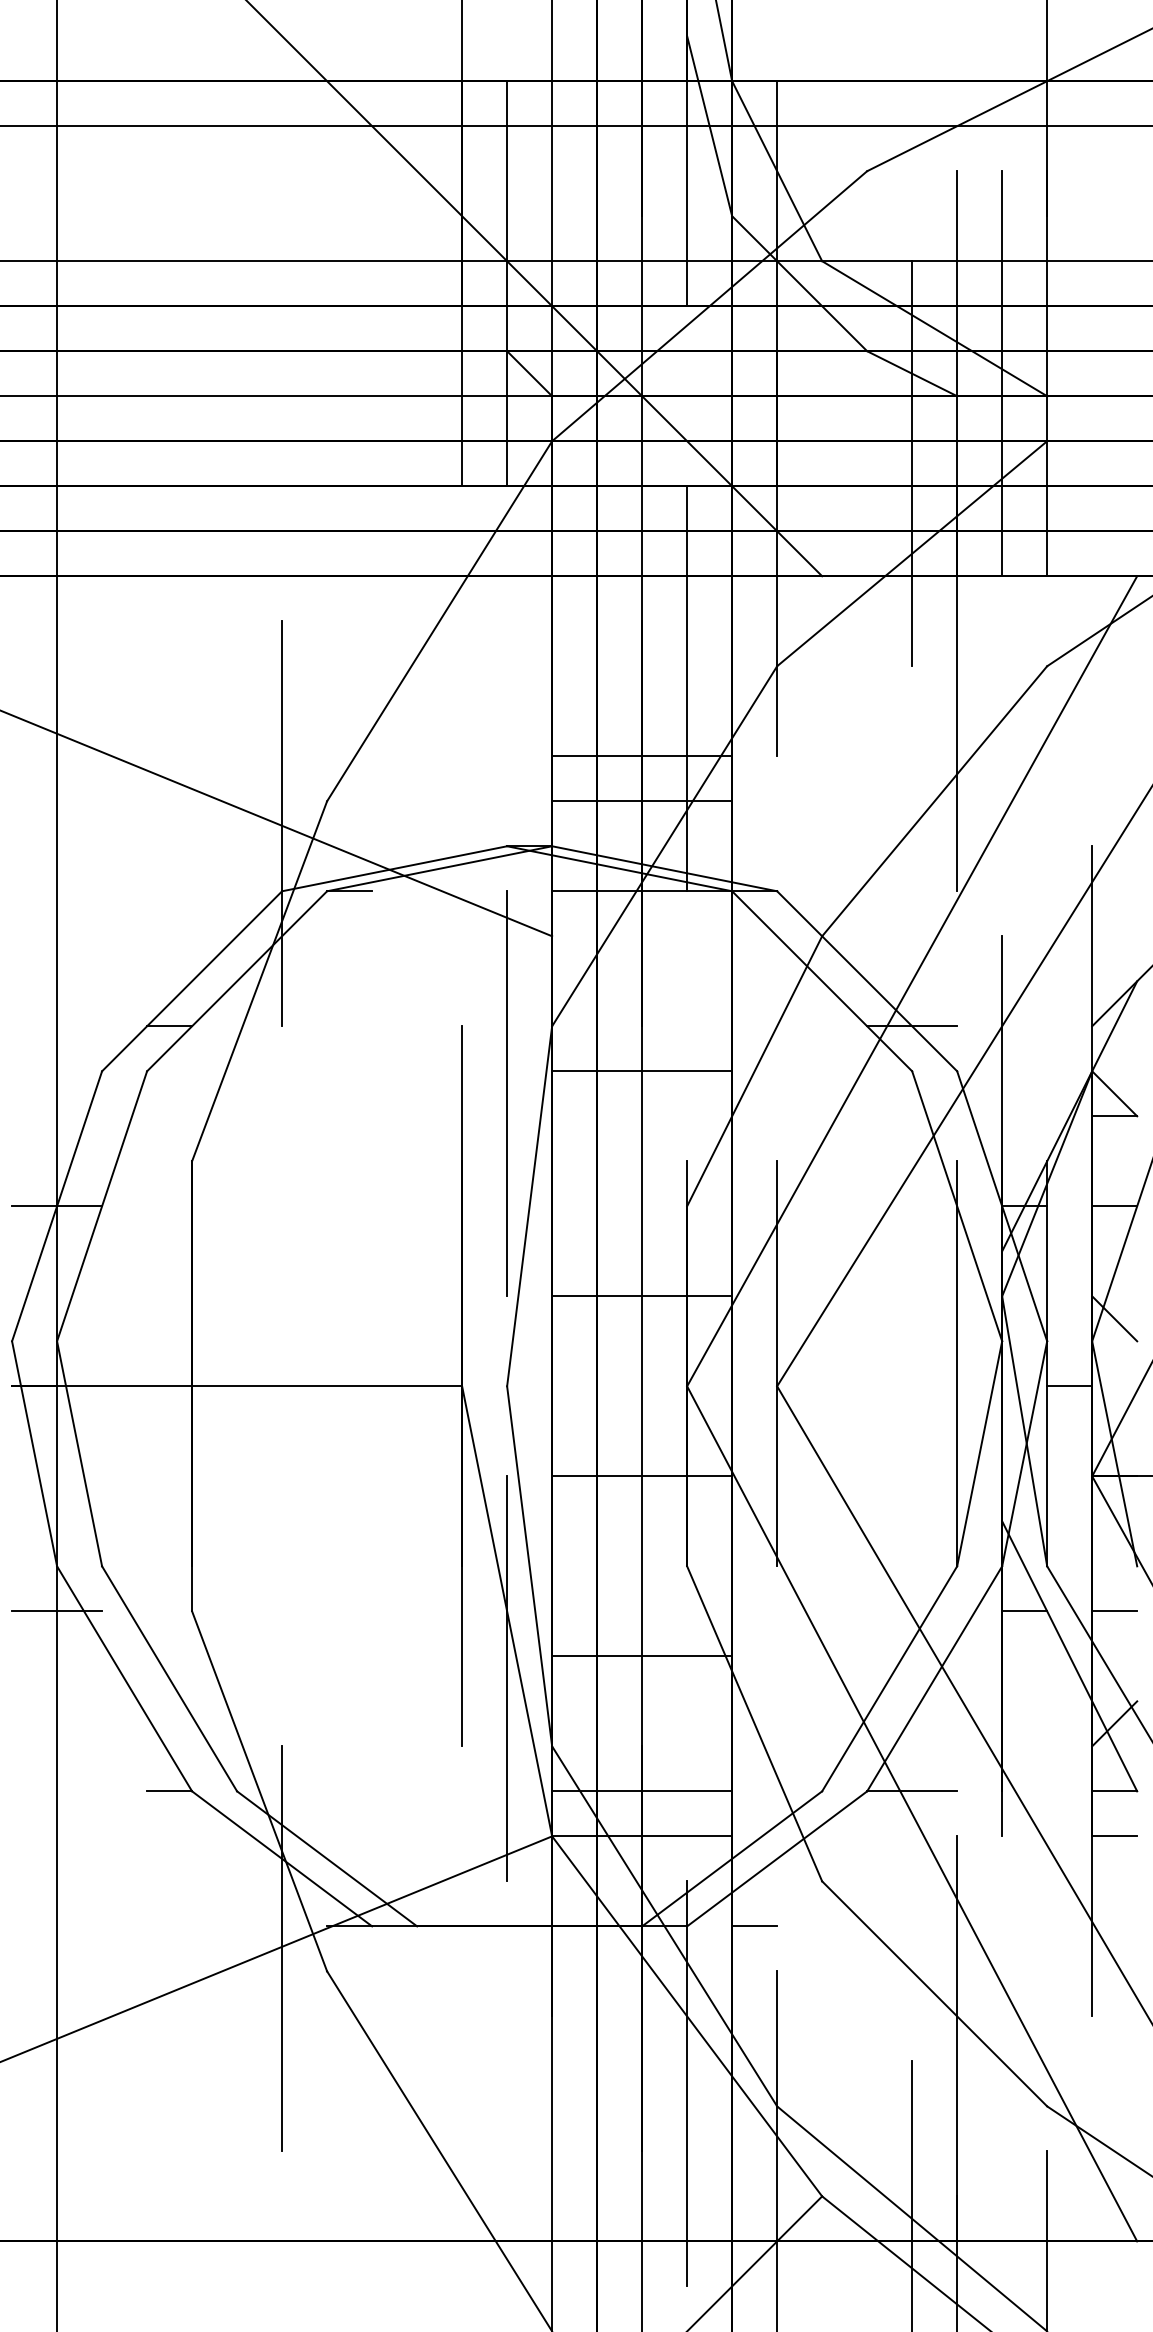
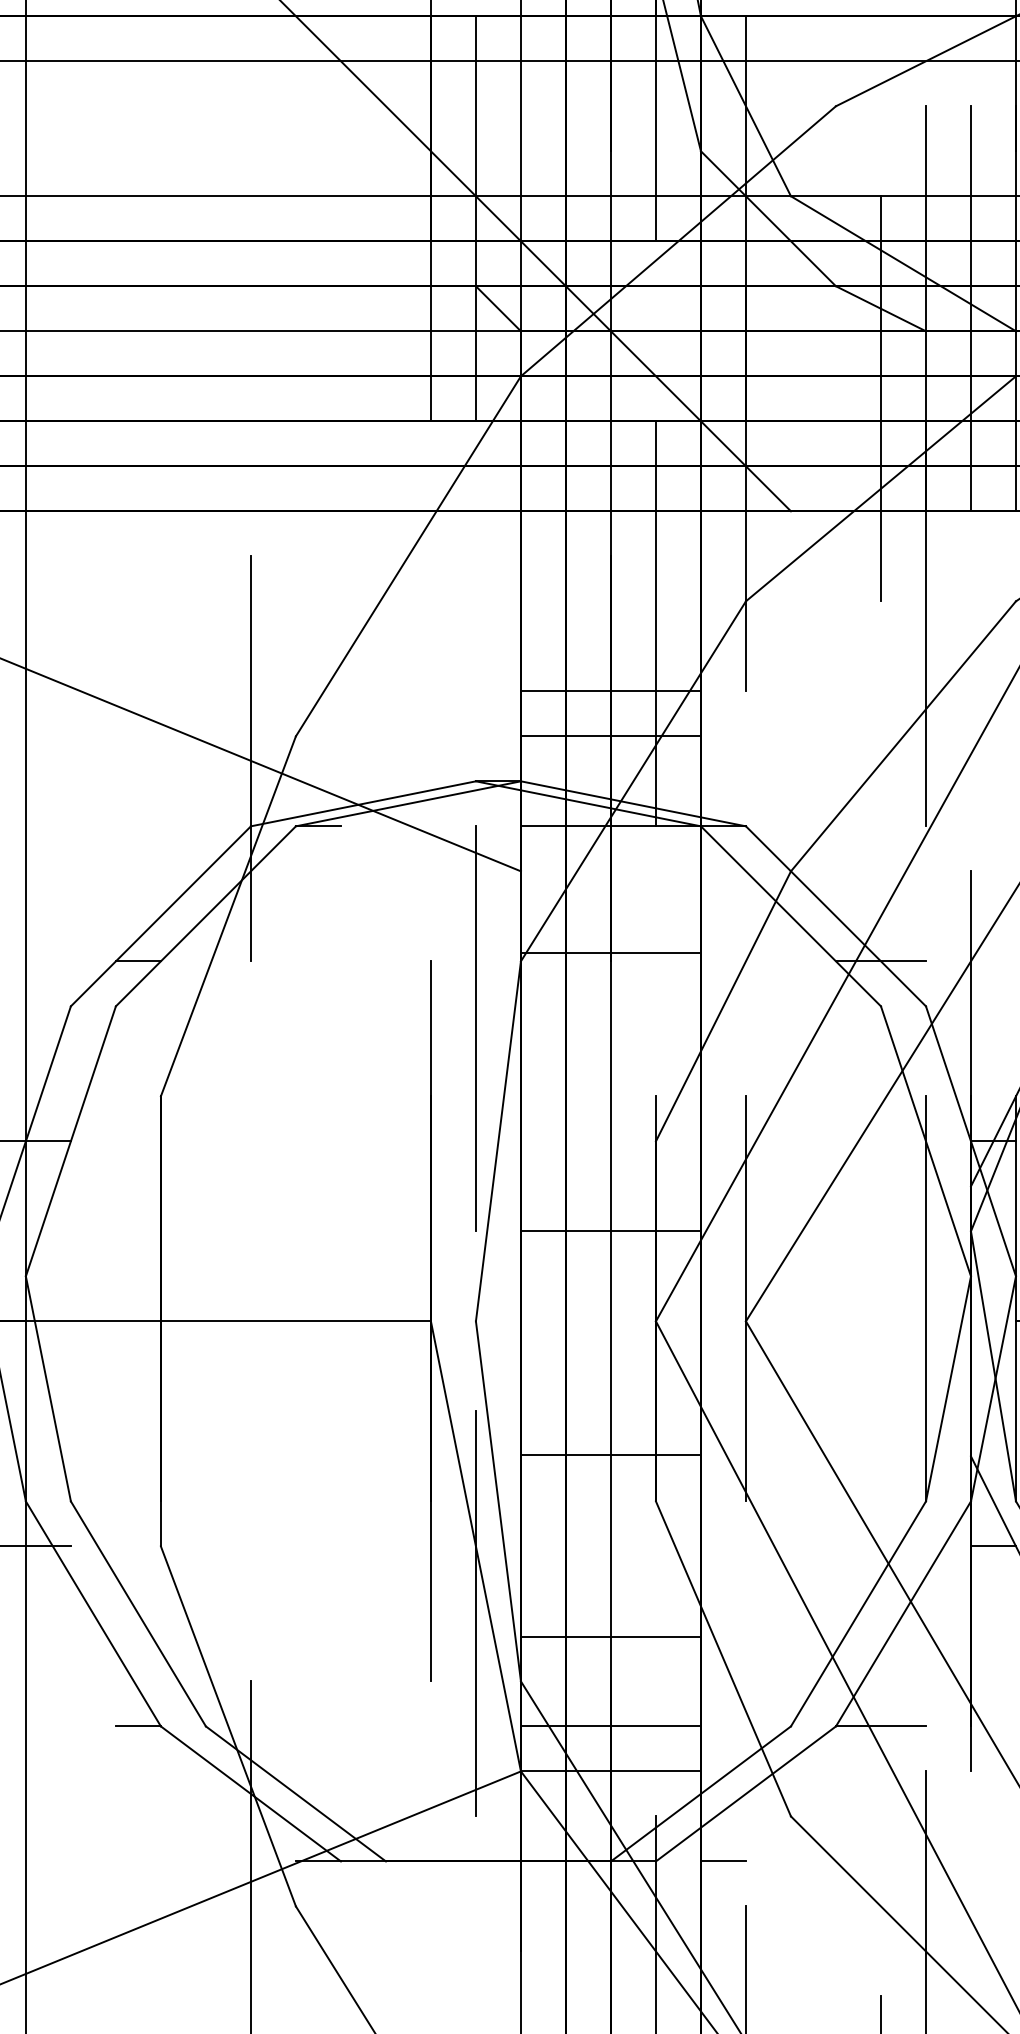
line: (642, 1071) -> (611, 953), moved
line: (642, 1476) -> (611, 1455), moved
line: (642, 1656) -> (611, 1637), moved

